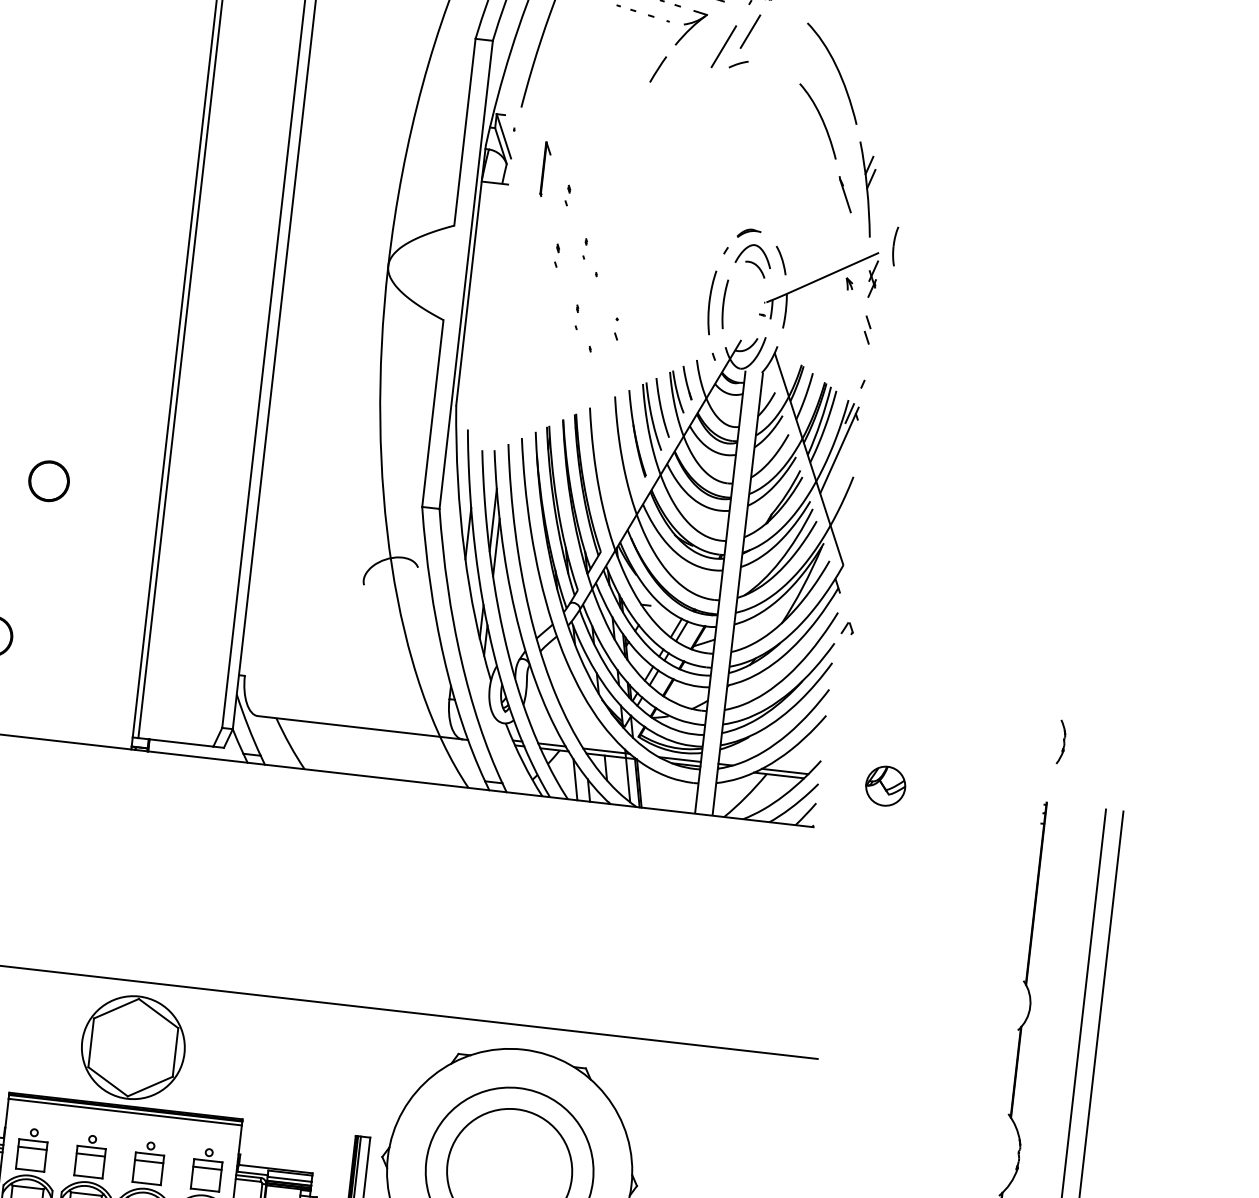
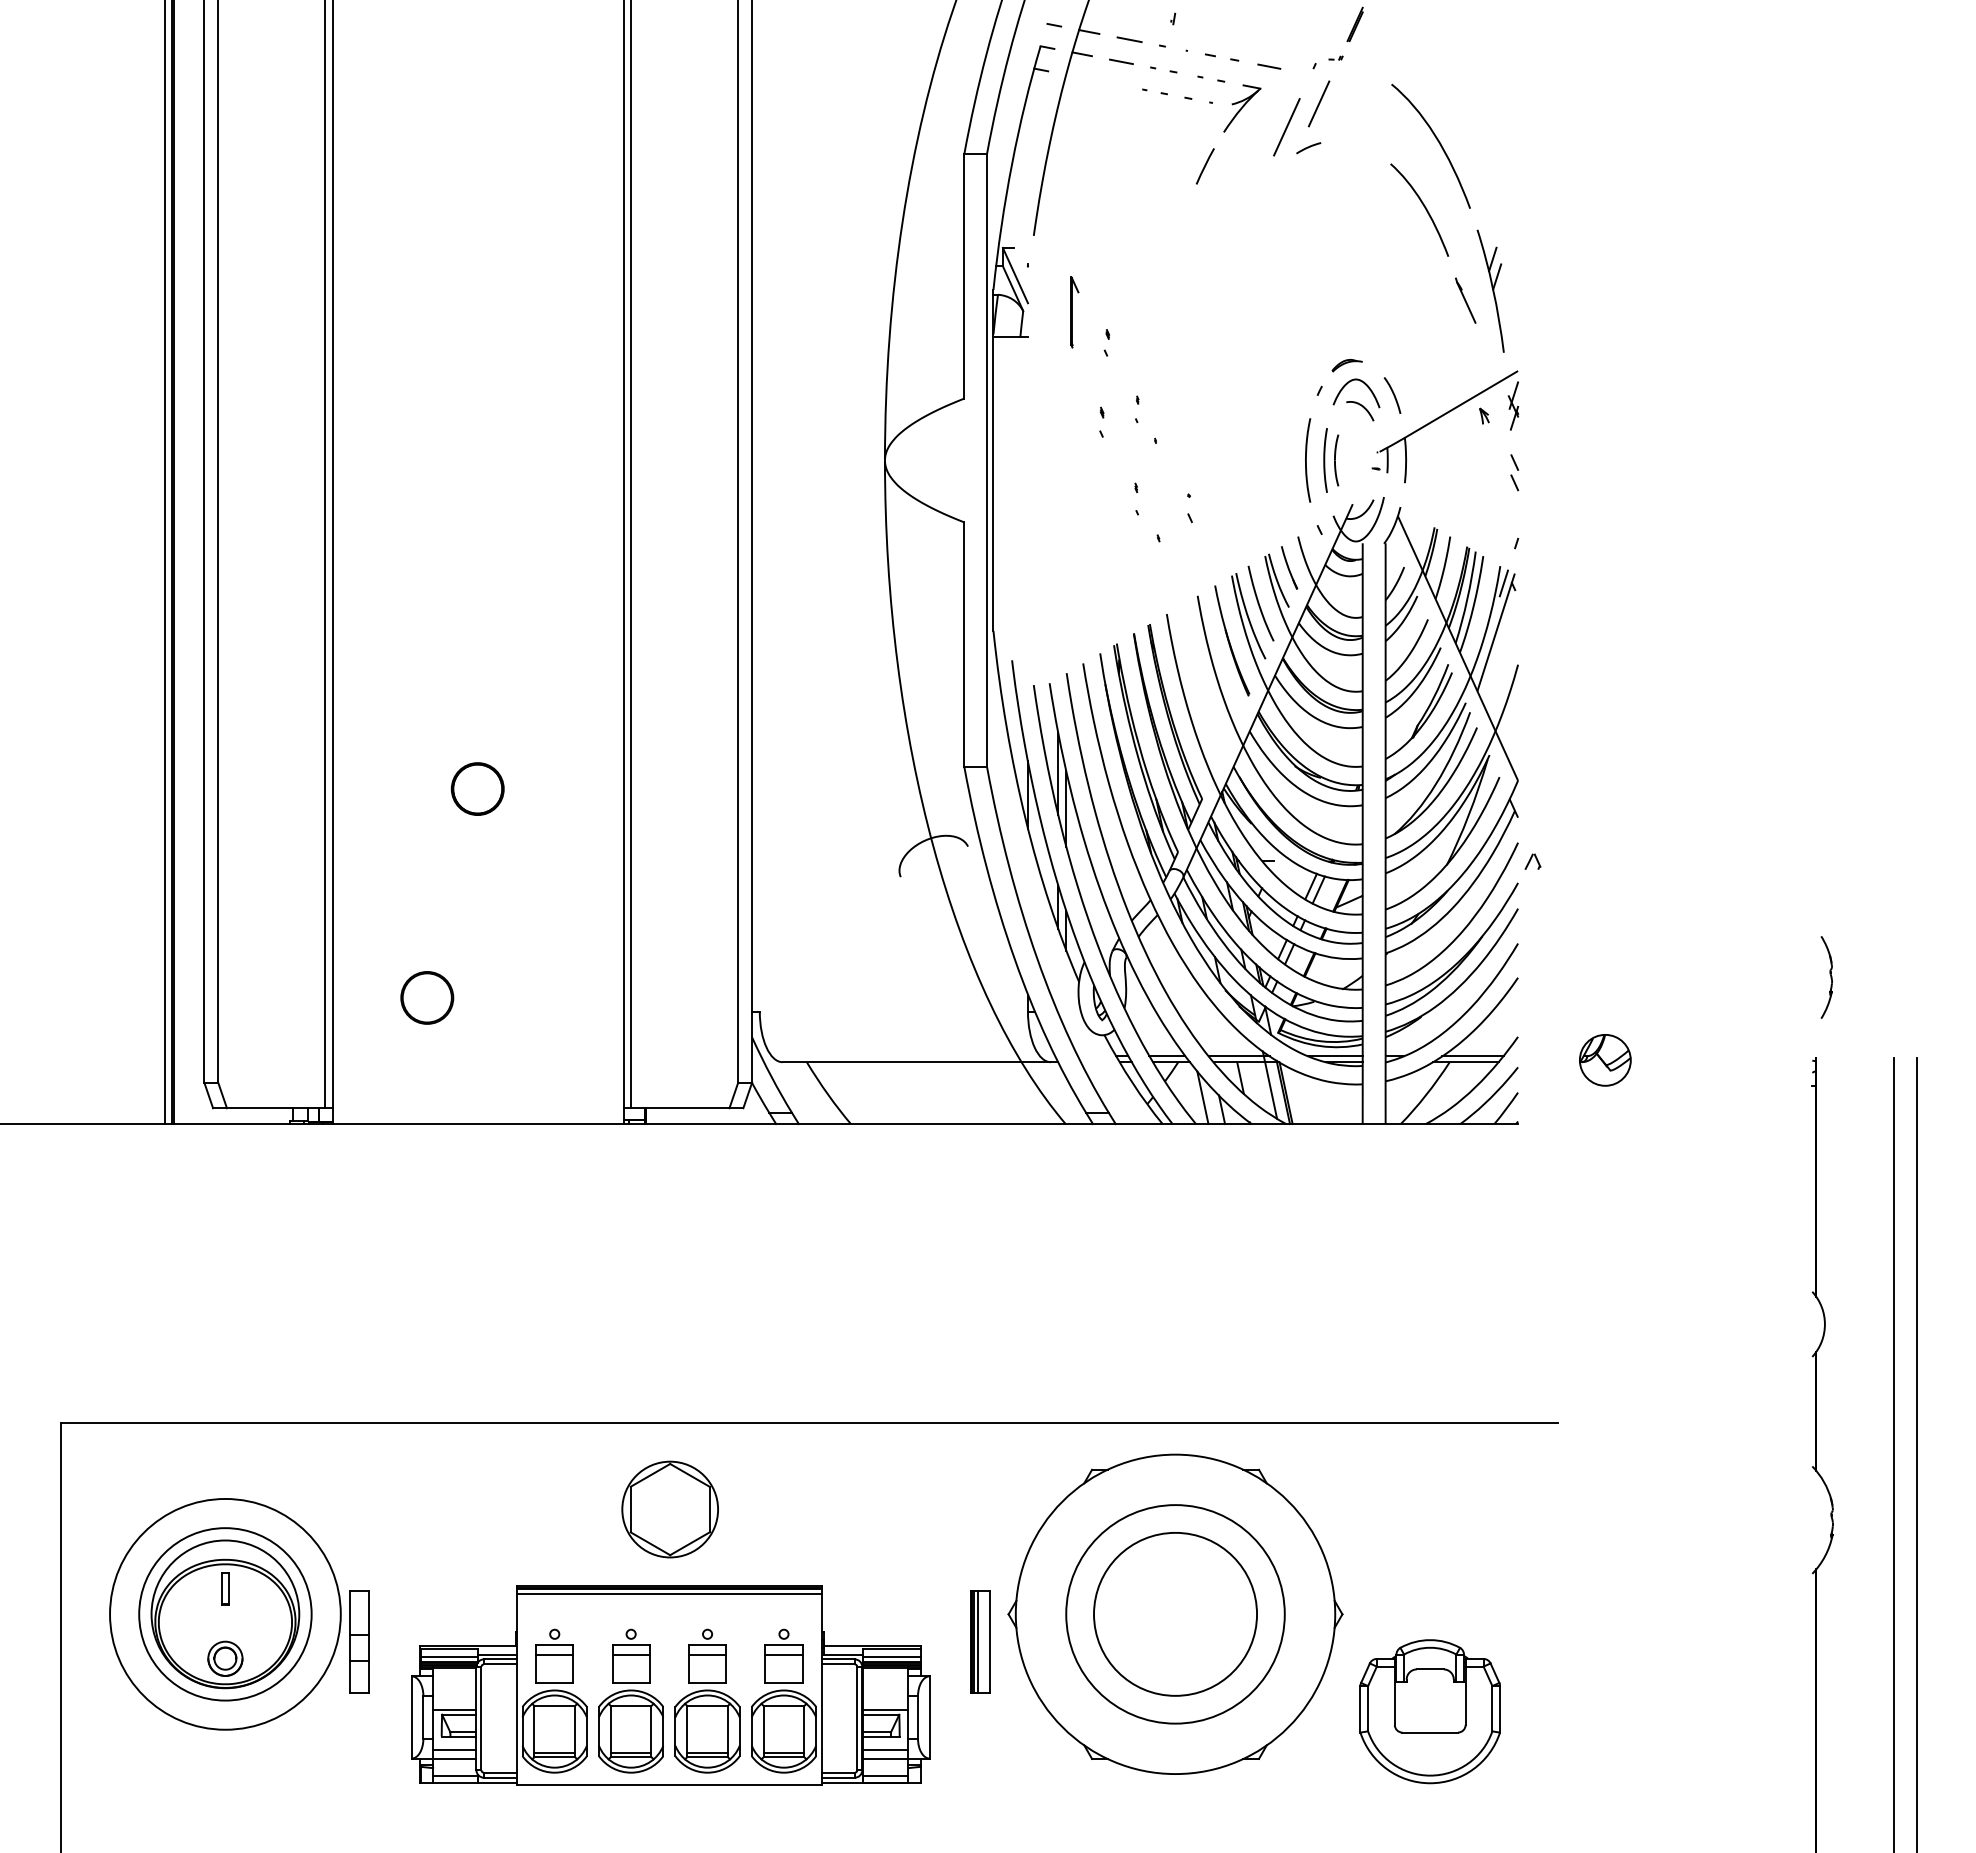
part: (894, 246) -> (1336, 460), moved
part: (1061, 742) -> (1826, 977), size x1.43
part: (132, 1047) -> (669, 1509), size x0.71

